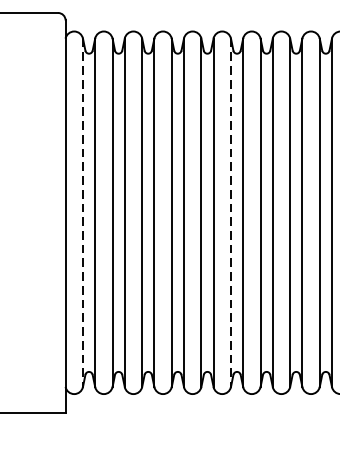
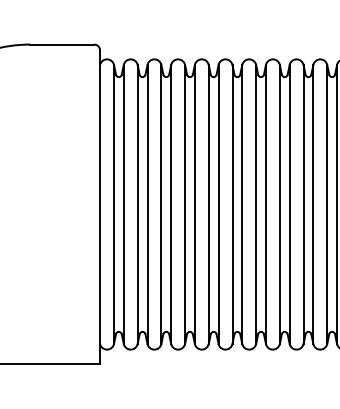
line: (83, 214) -> (114, 205), dashed -> solid
line: (230, 214) -> (232, 205), dashed -> solid

